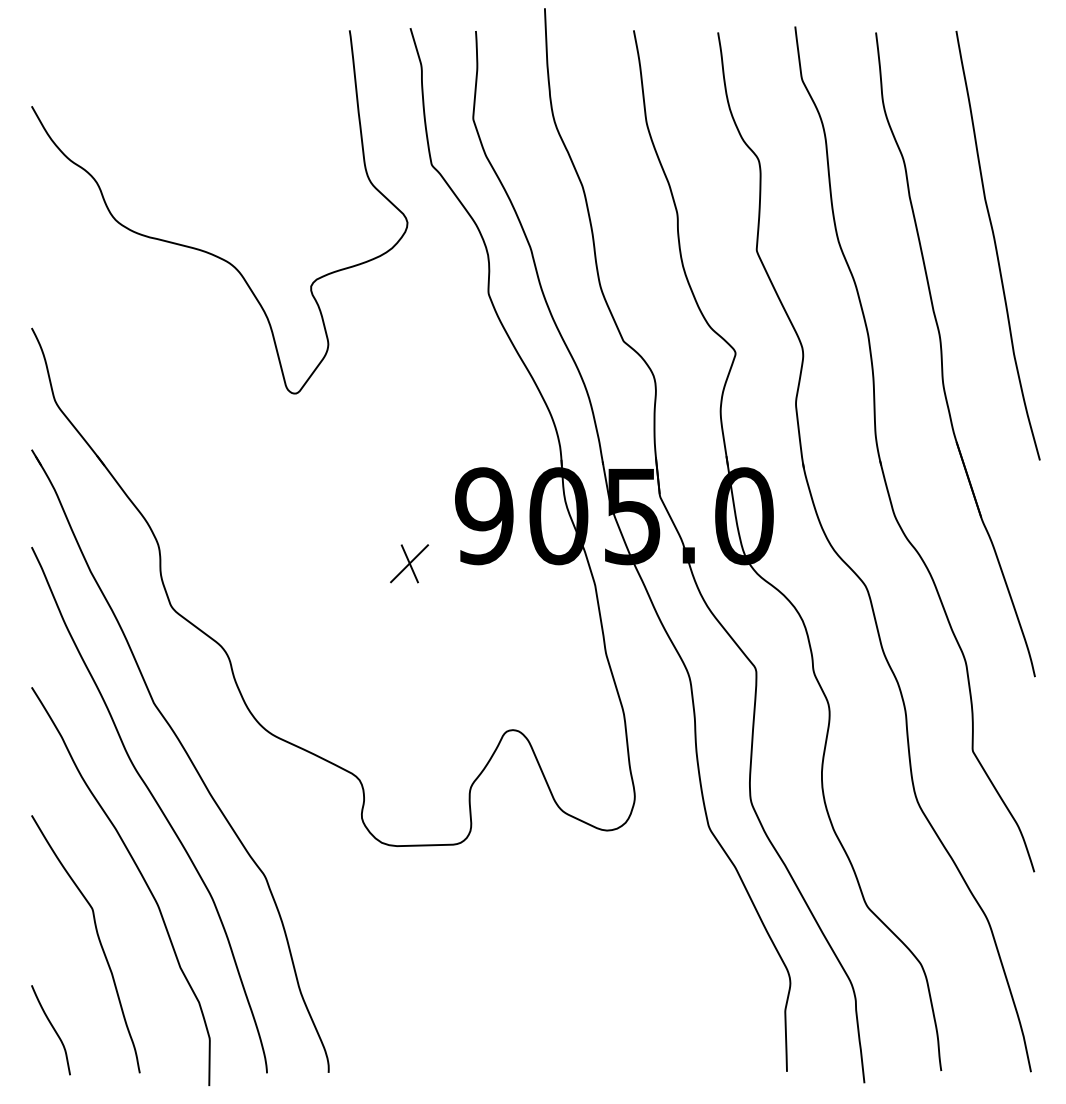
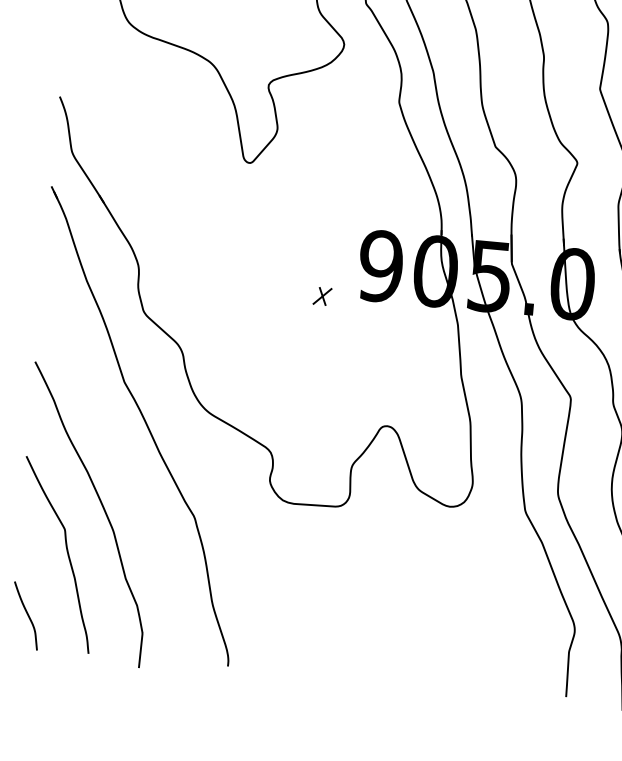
part: (409, 563) -> (322, 296), size x0.6
curve: (156, 804) -> (119, 456), removed

